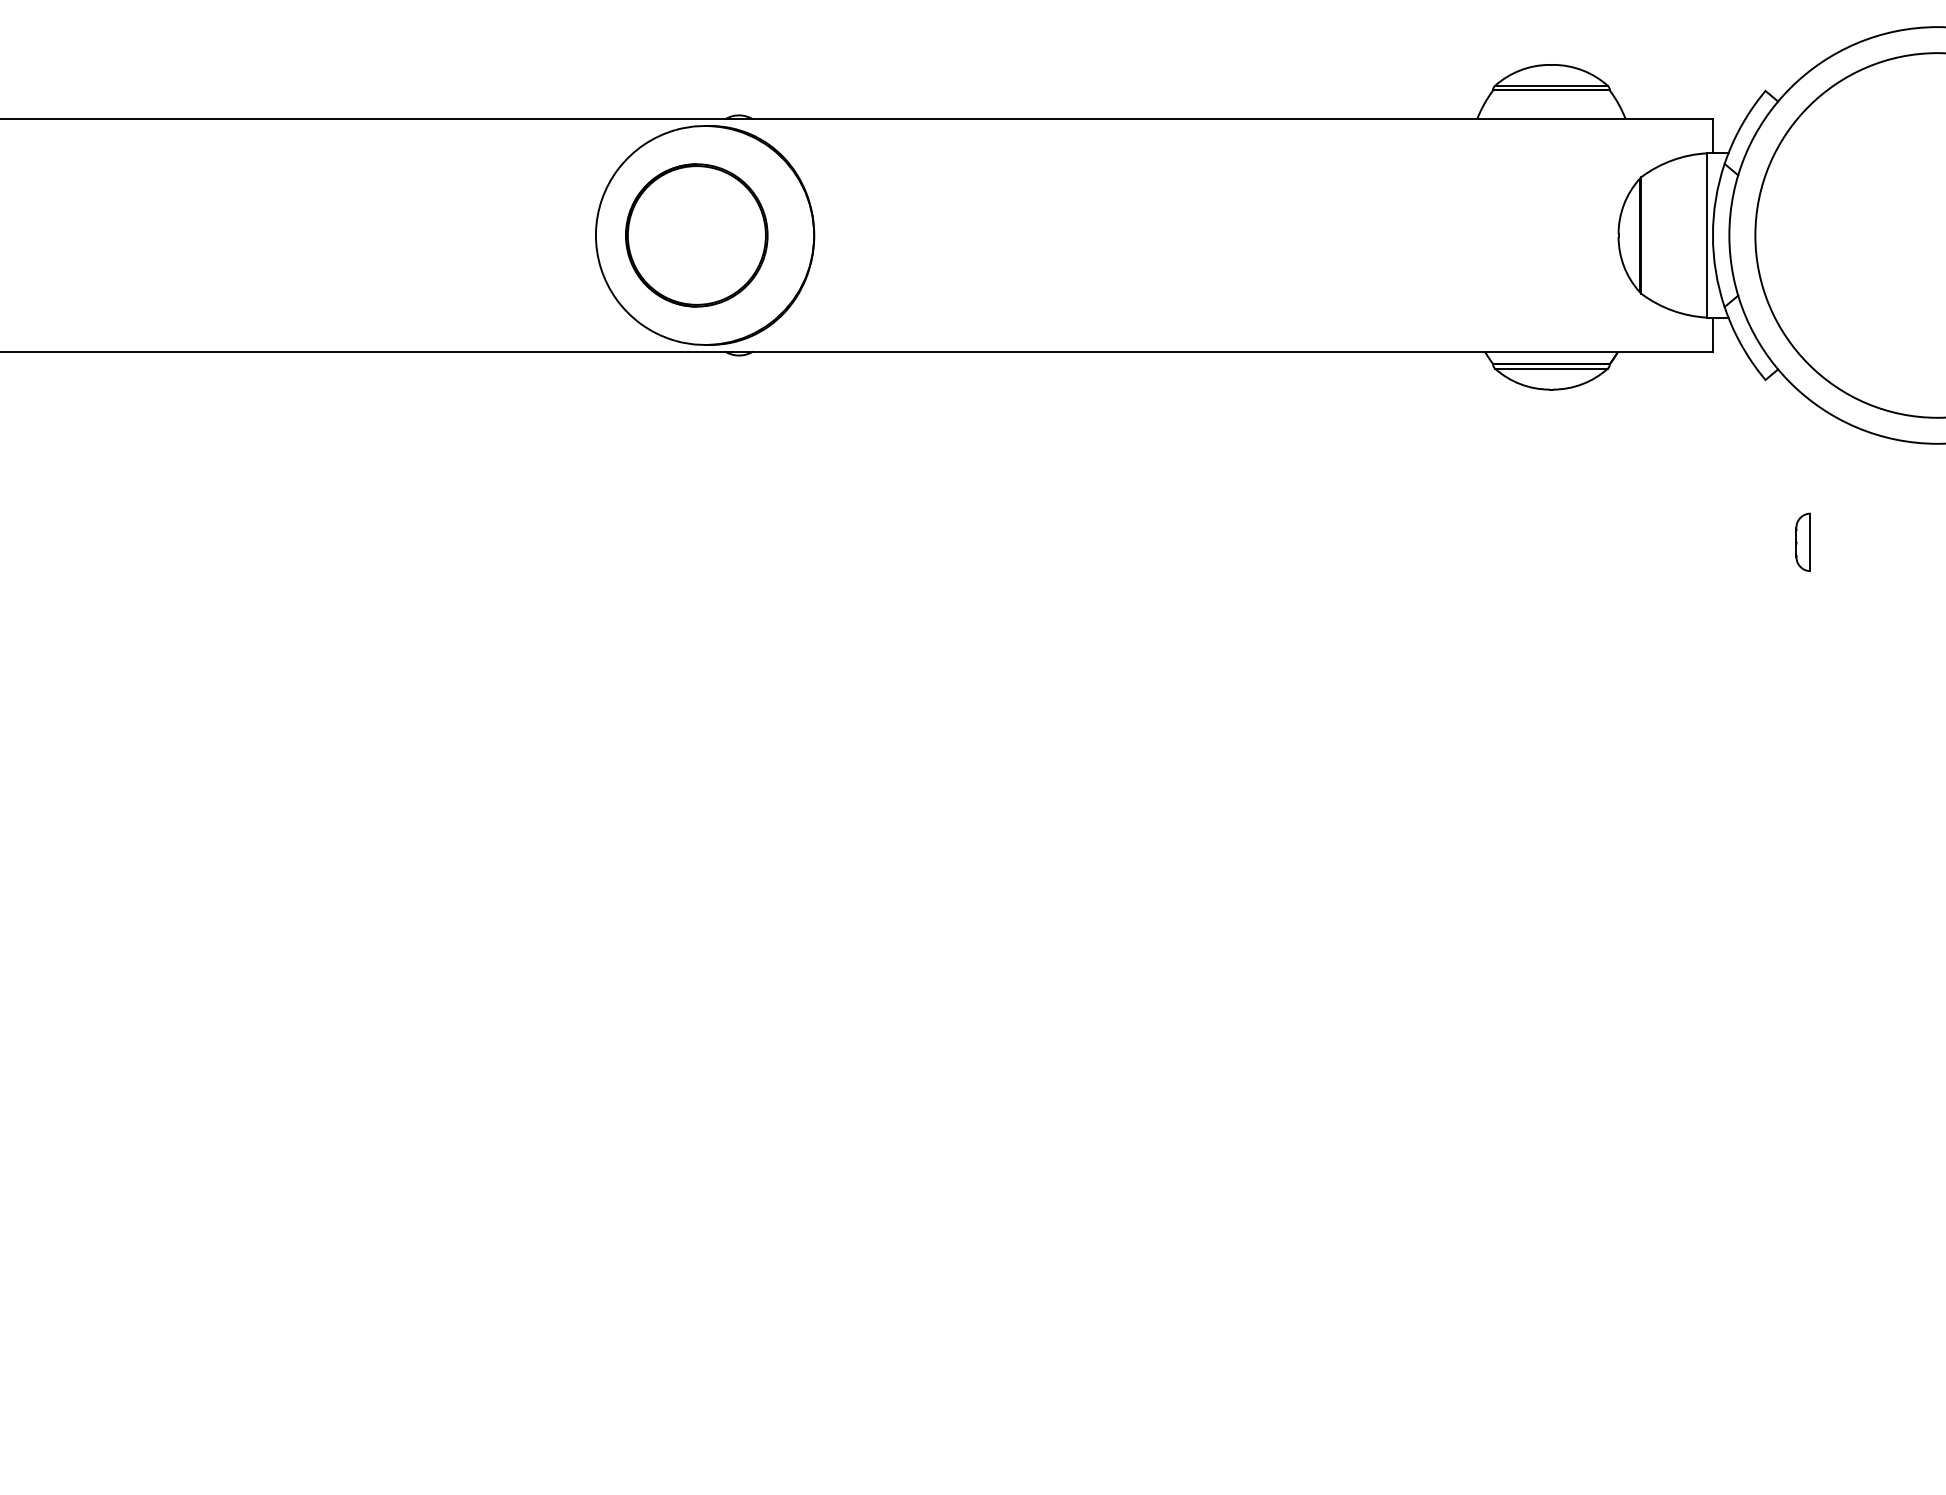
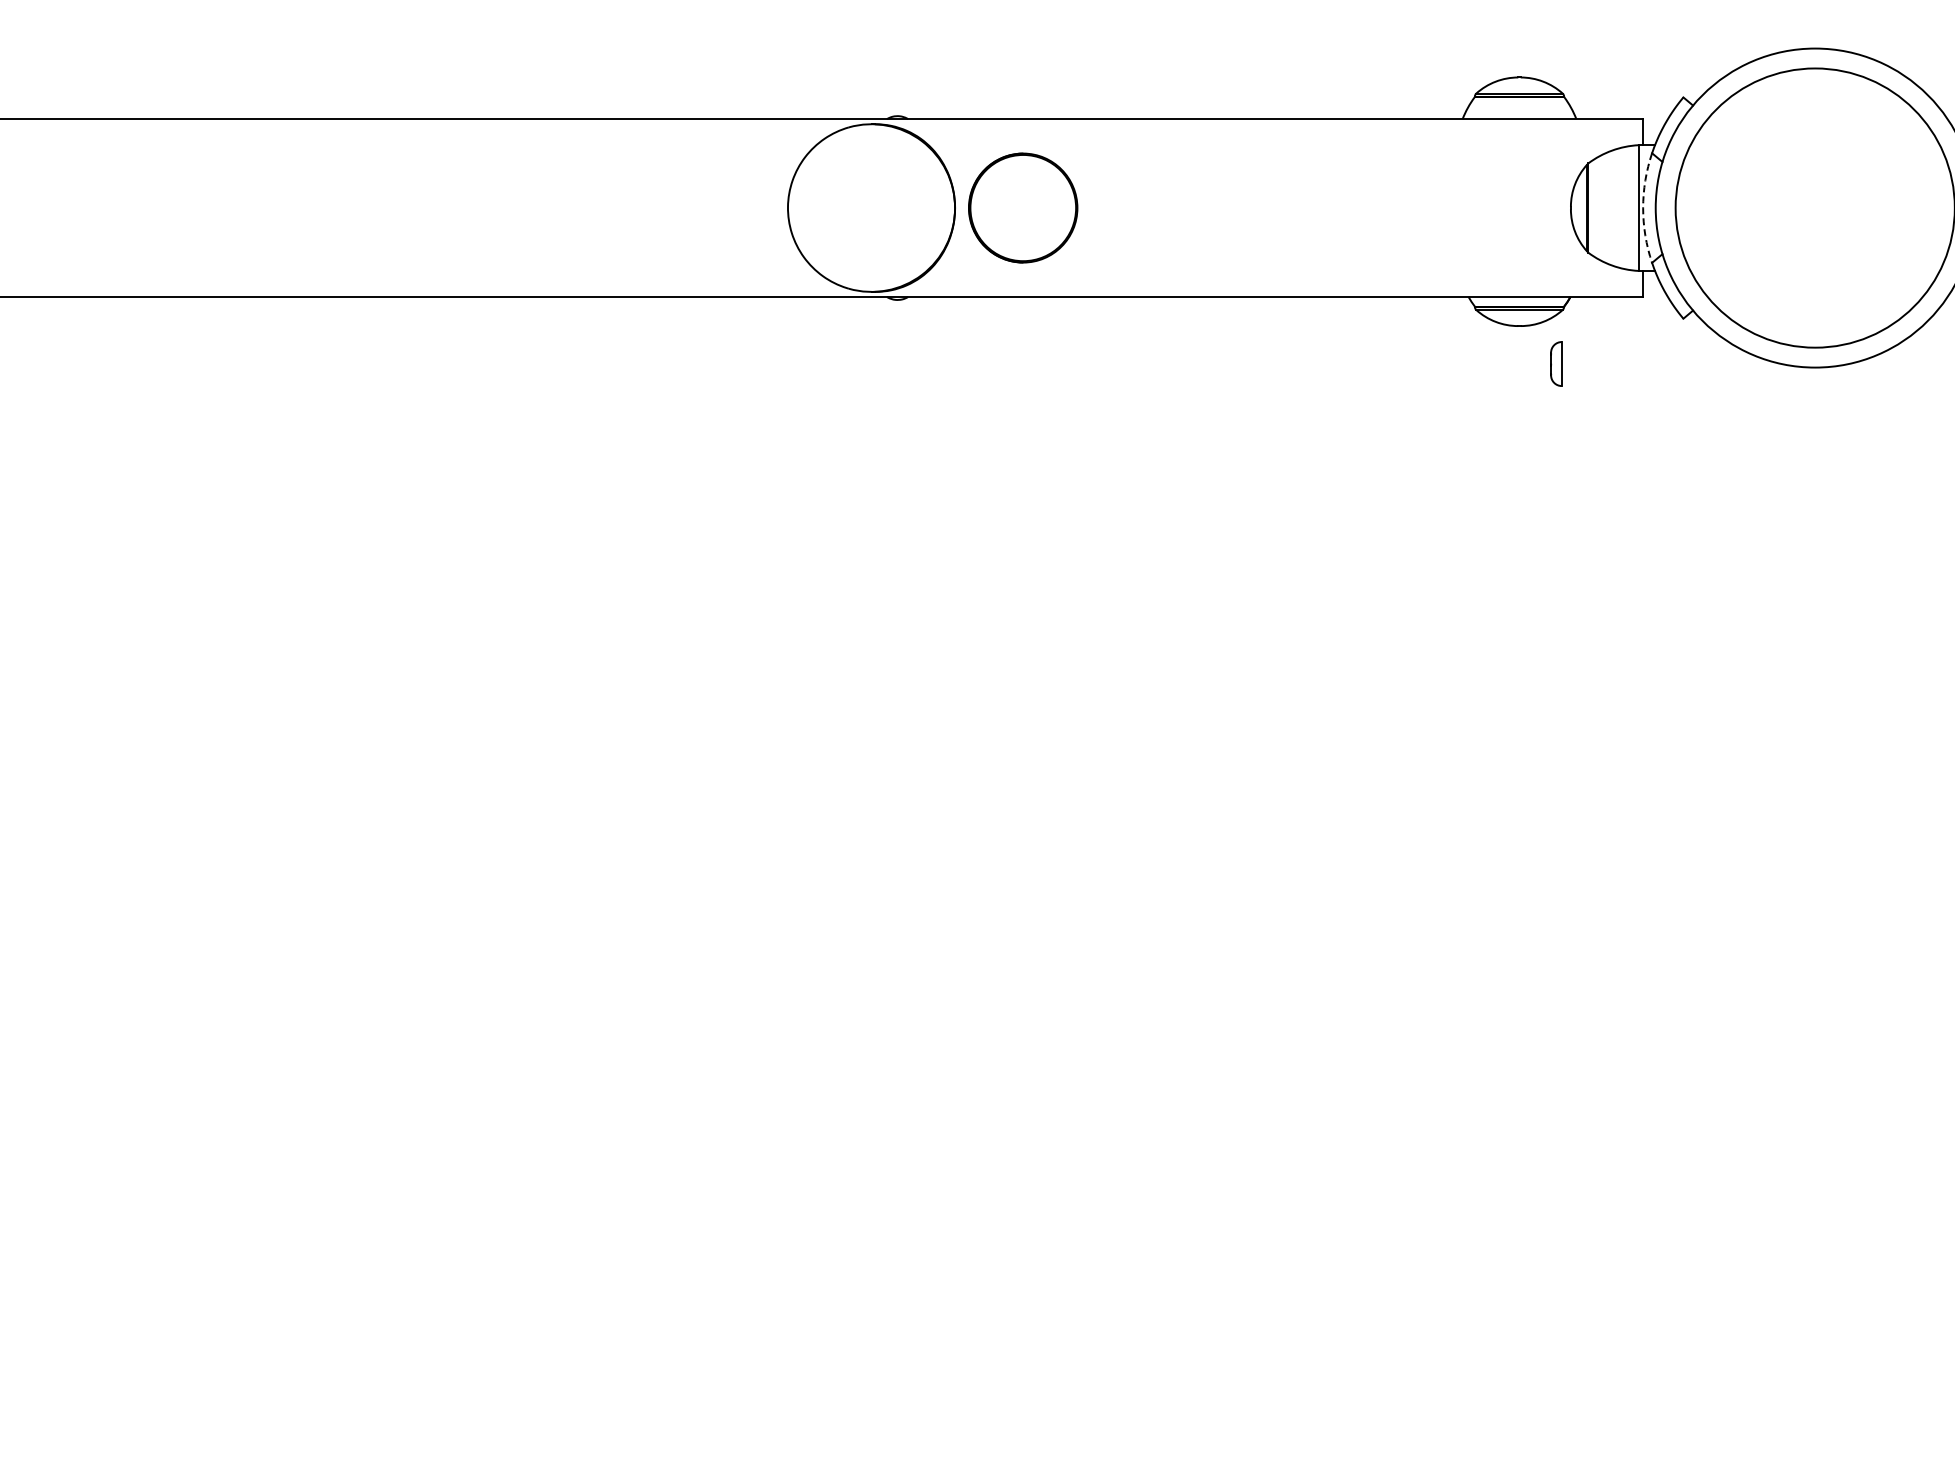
part: (697, 234) -> (1023, 207), moved
arc: (1713, 236) -> (1643, 208), solid -> dashed
part: (1803, 541) -> (1556, 363), moved

